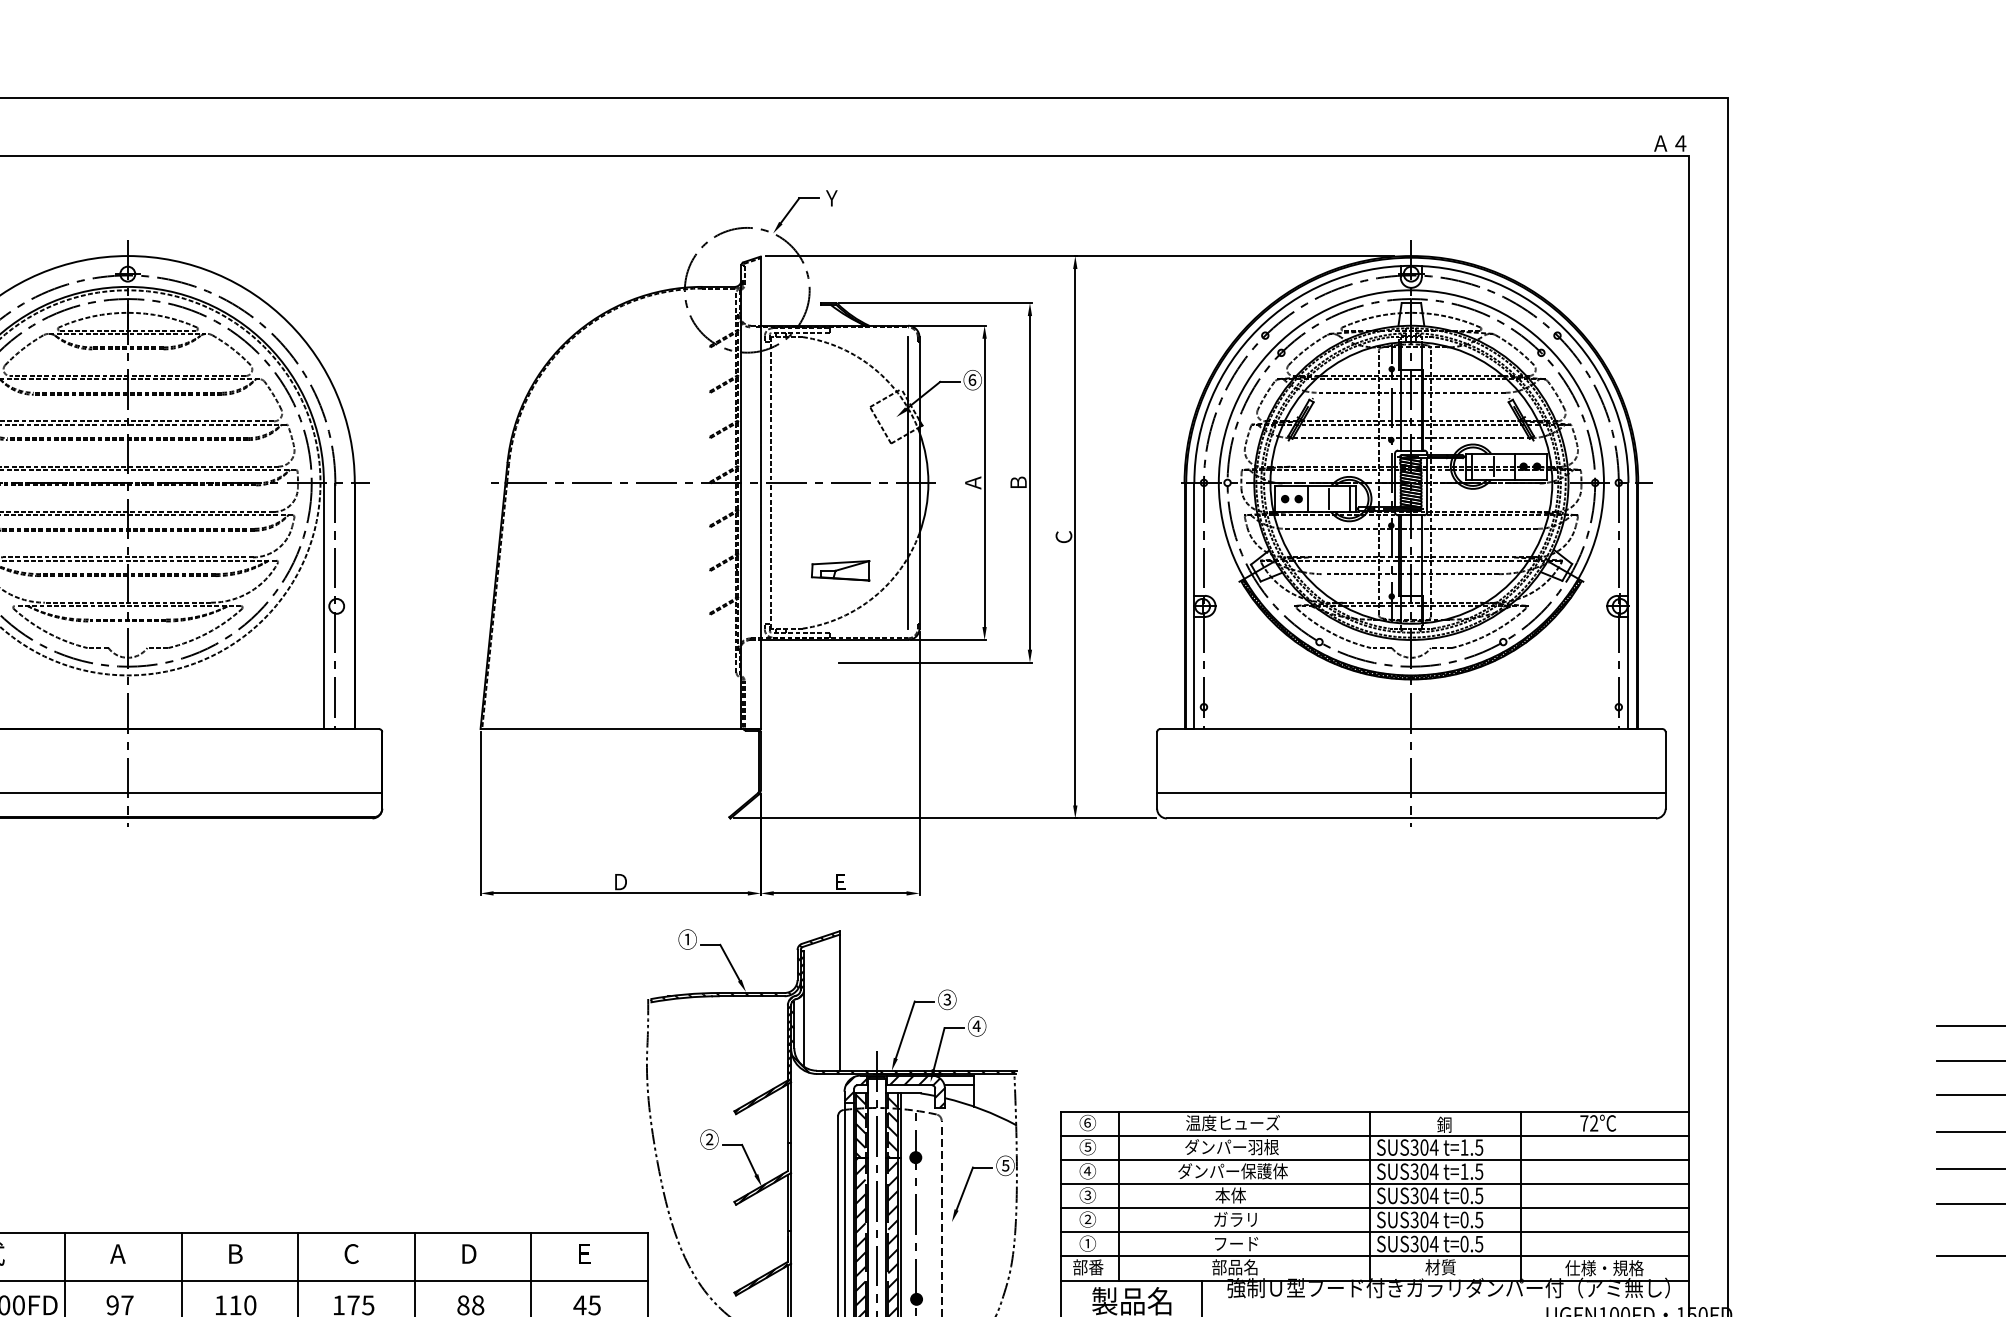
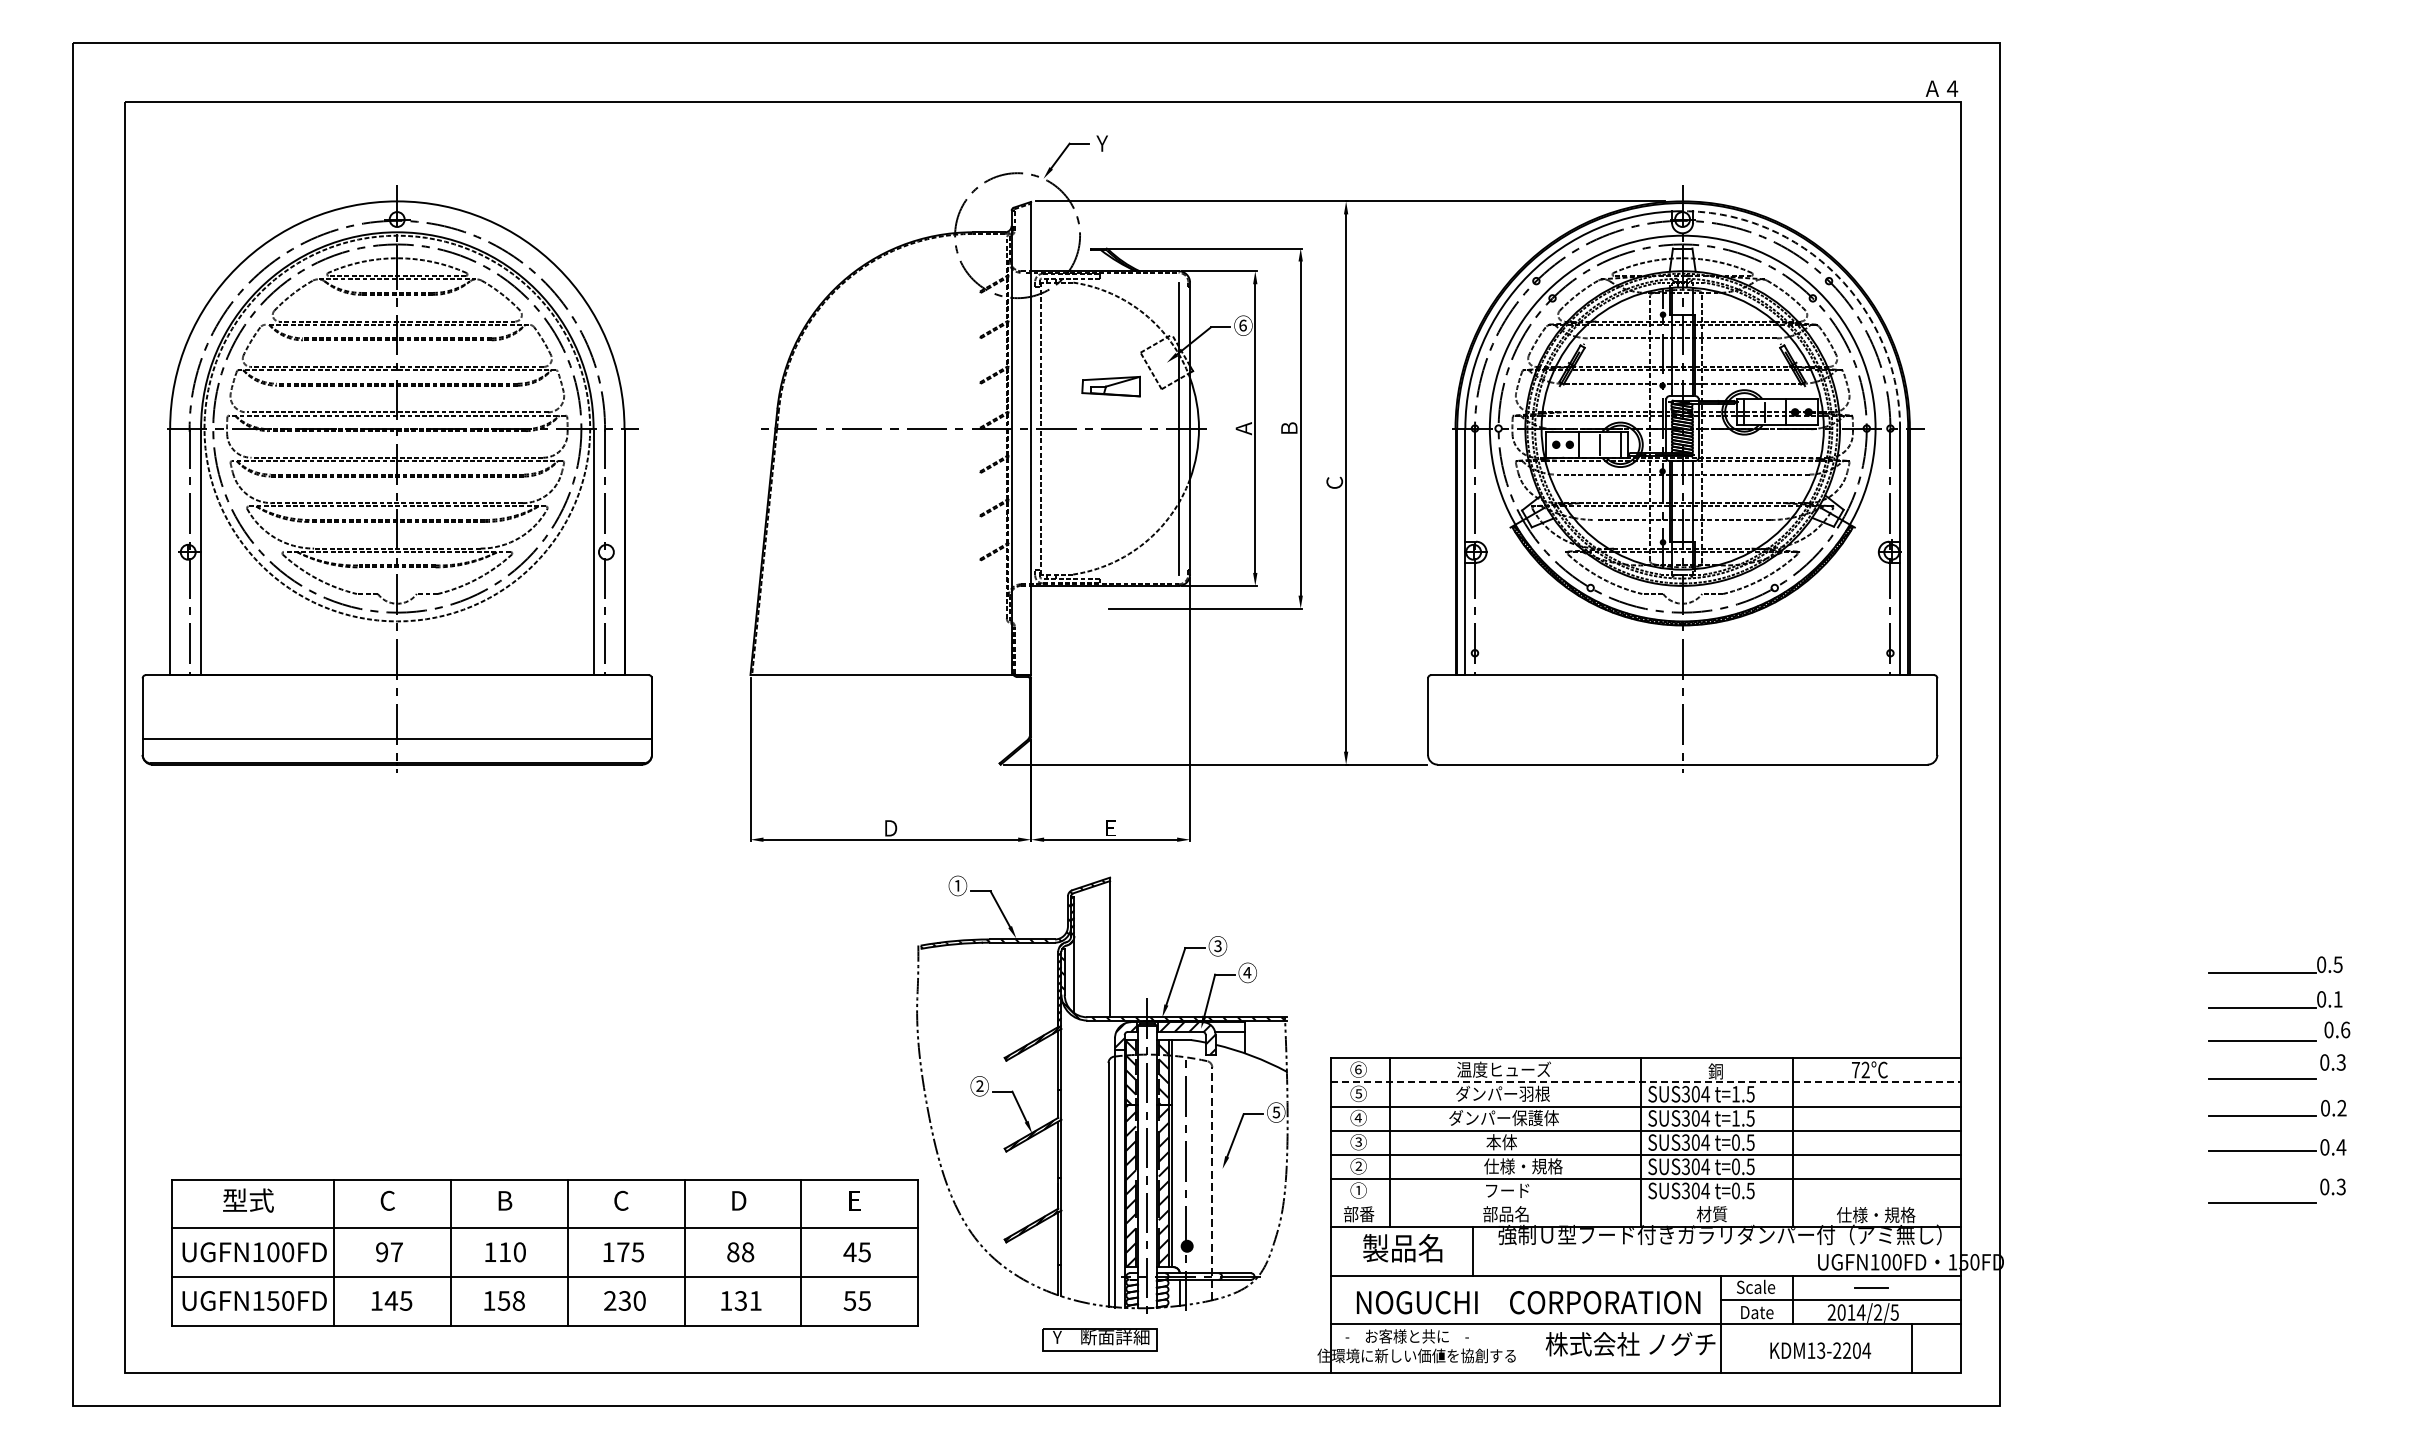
arc: (1564, 329) -> (1836, 274), solid -> dashed
part: (840, 570) -> (1110, 386), moved
line: (1411, 793) -> (1682, 739), removed
line: (1375, 1135) -> (1646, 1082), solid -> dashed
fill: (914, 1156) -> (1185, 1103), removed
text: (1252, 1219) -> (1523, 1166), ガラリ -> 仕様・規格
text: (118, 1253) -> (387, 1200), A -> C
line: (1374, 1256) -> (1645, 1203), removed

